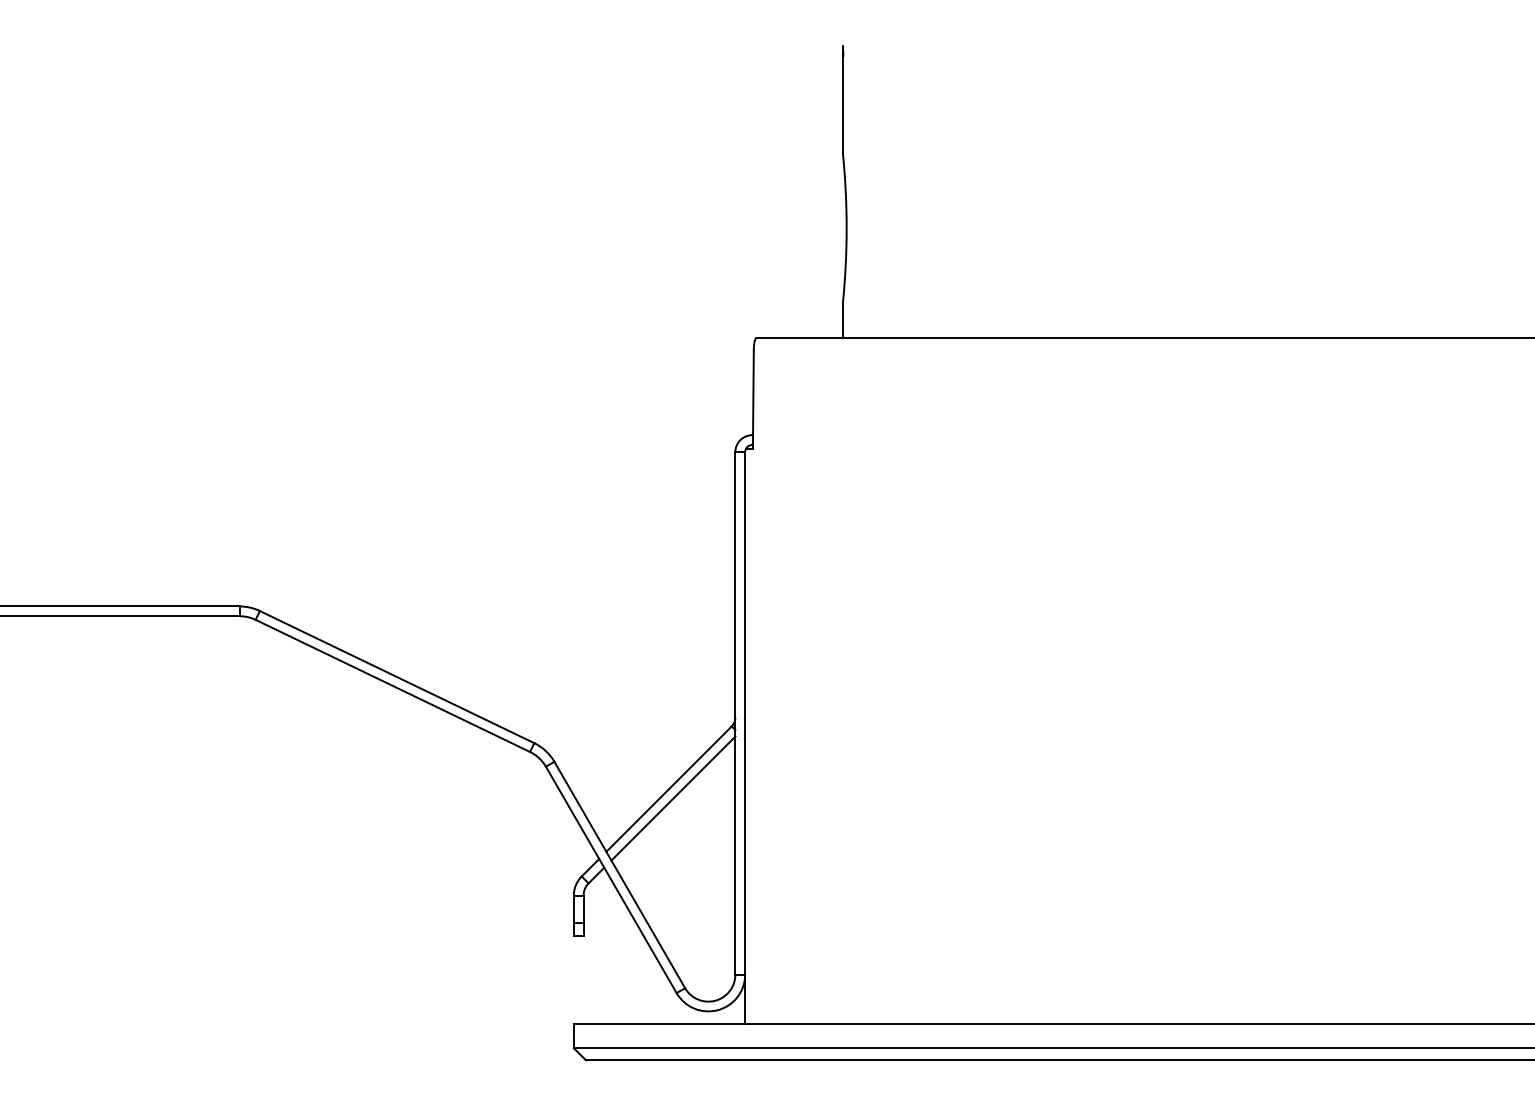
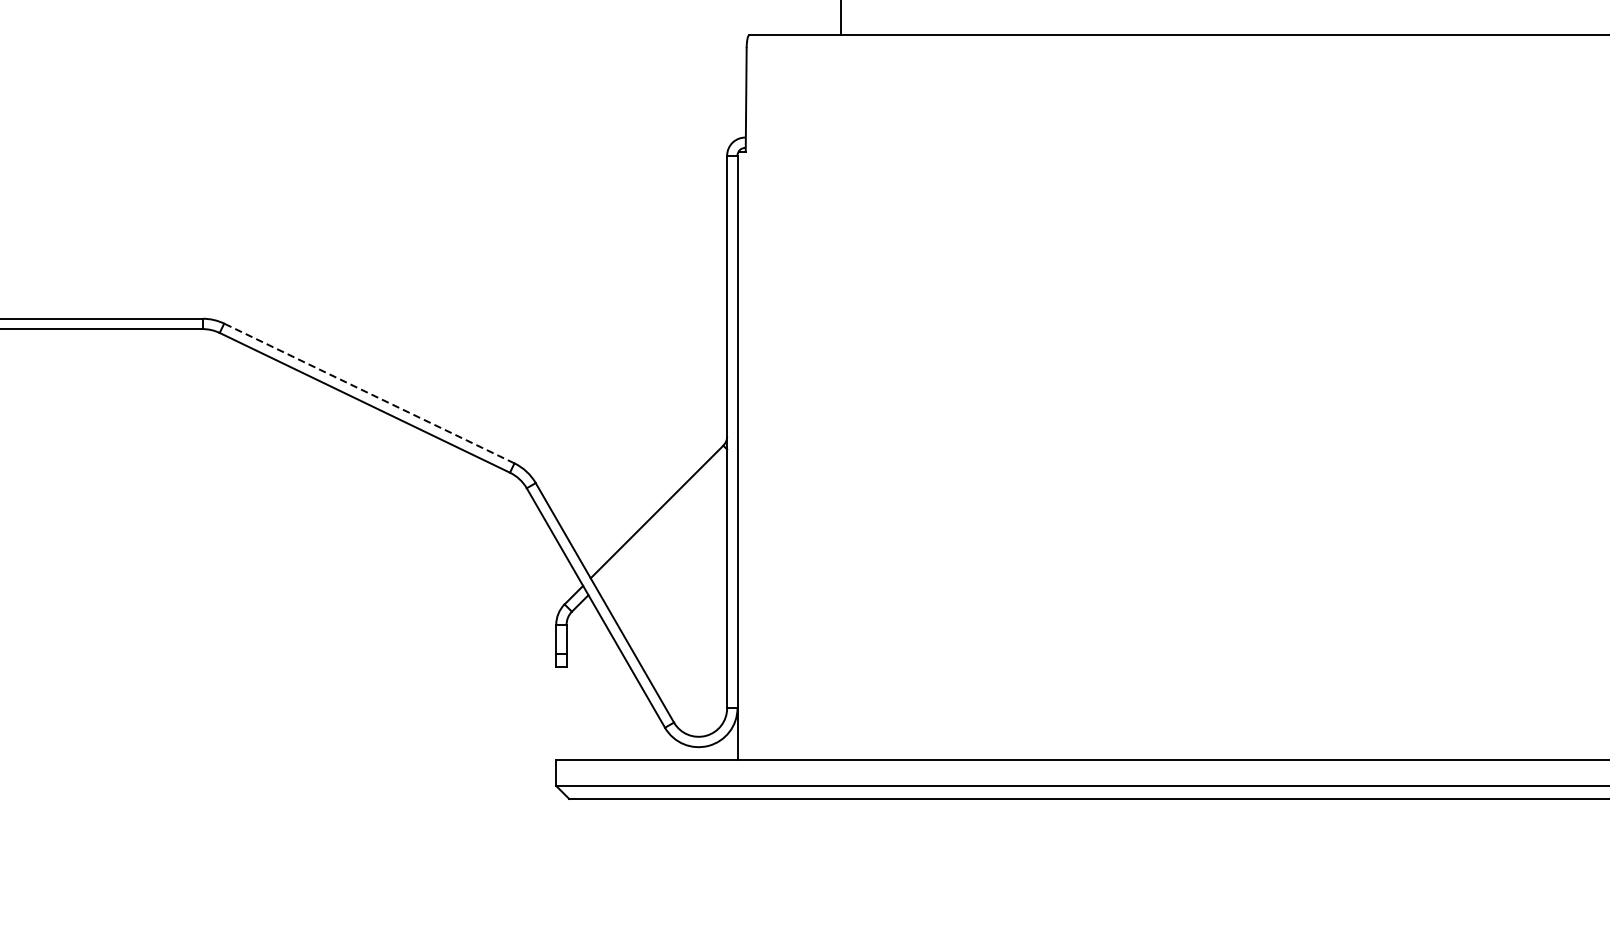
line: (396, 676) -> (368, 392), solid -> dashed
line: (673, 798) -> (661, 521), removed

